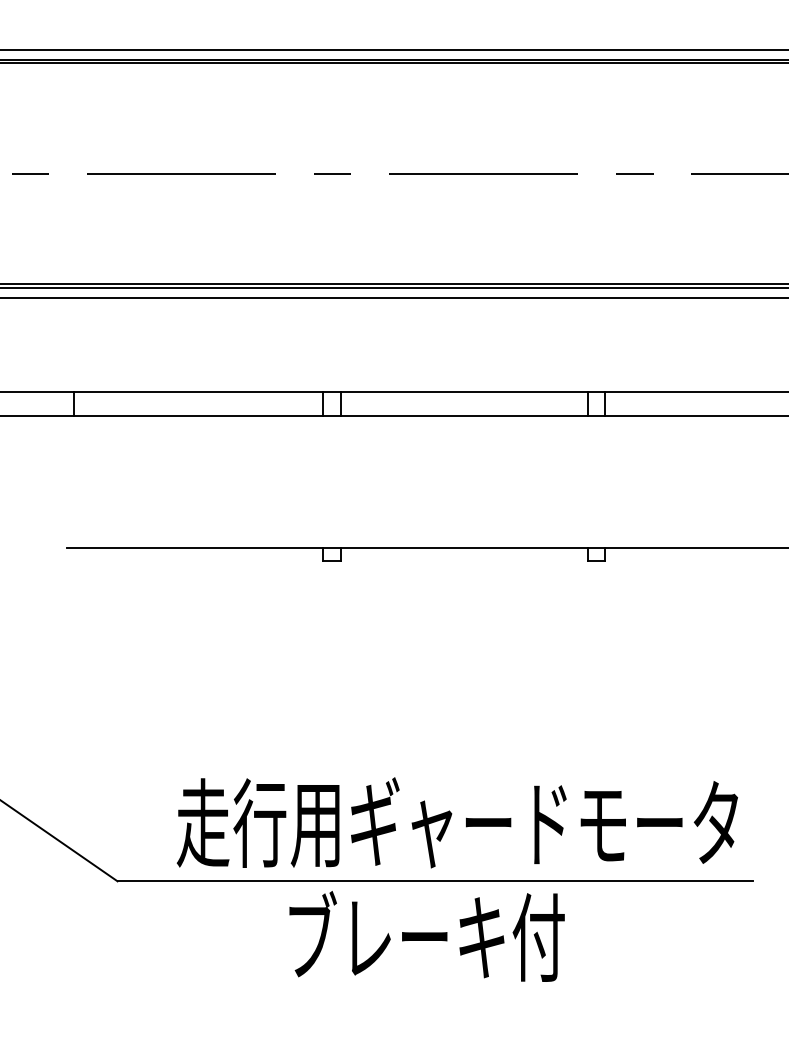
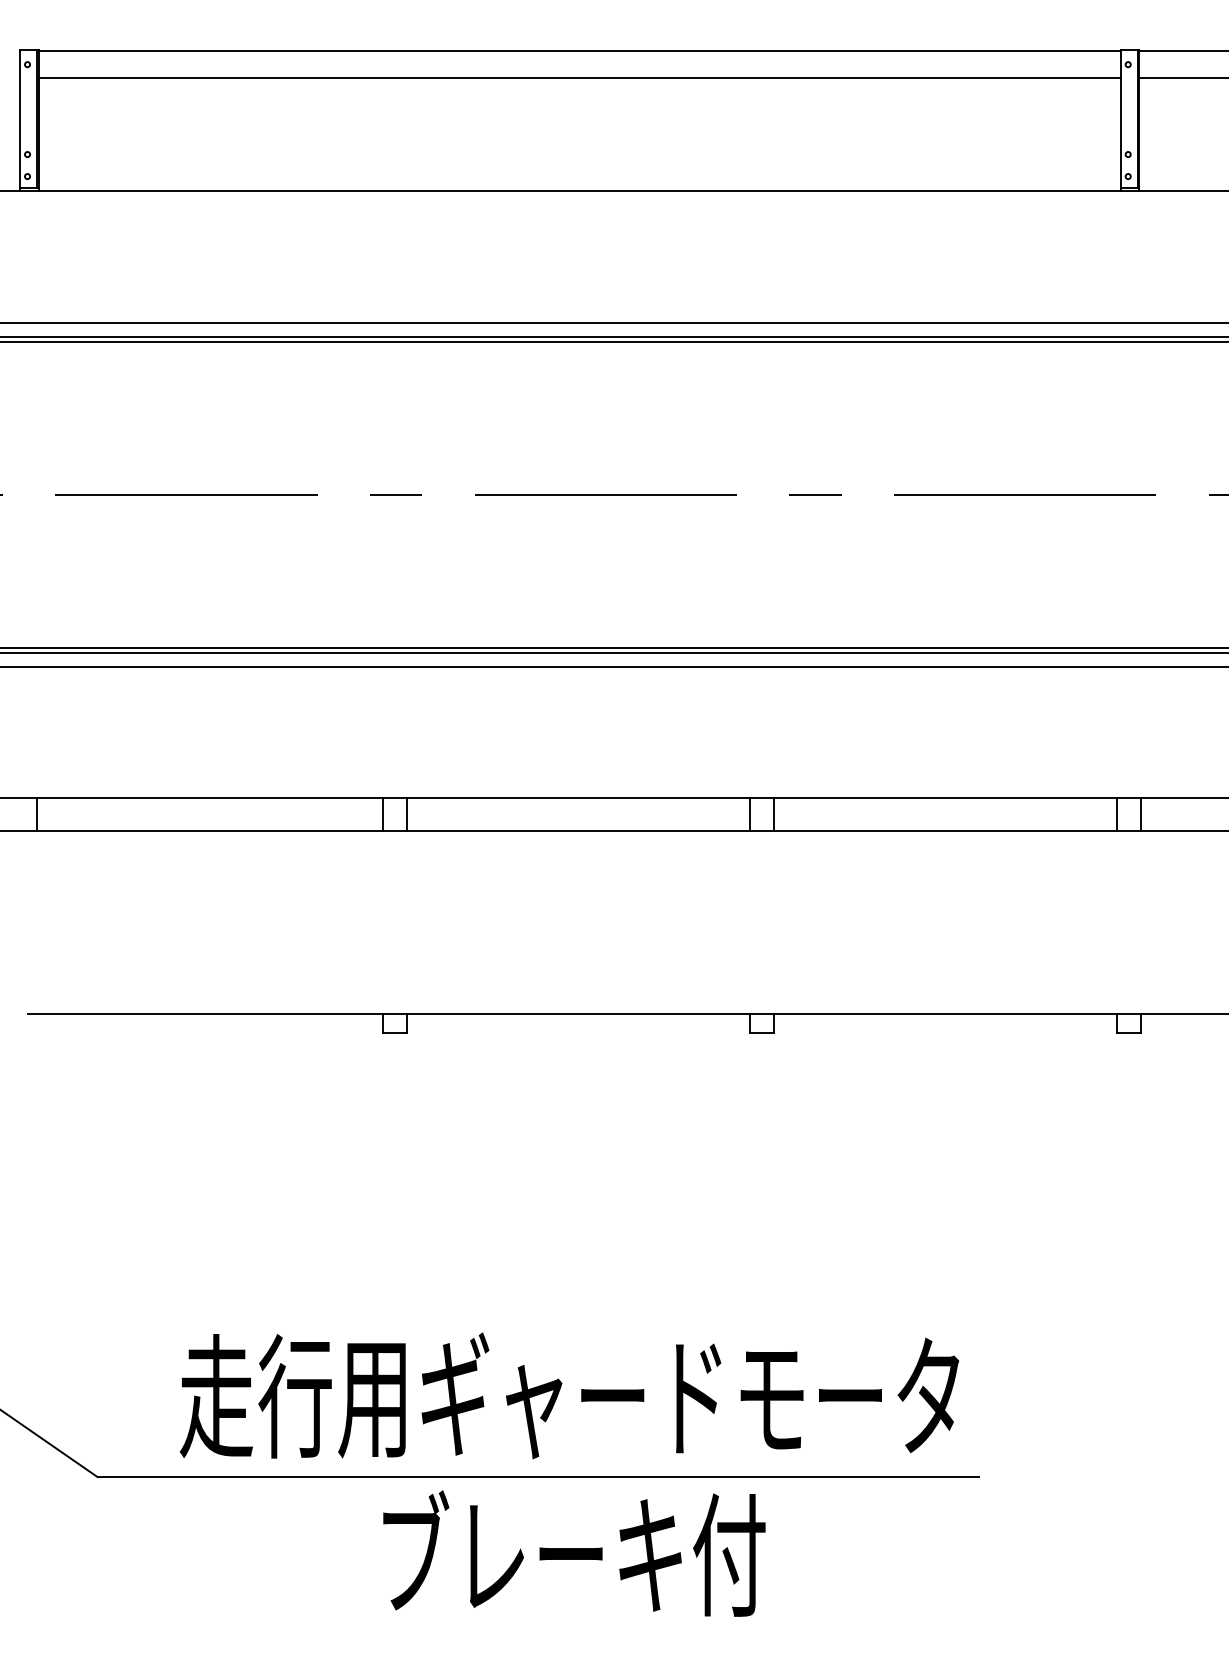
text: (427, 936) -> (574, 1553), moved

